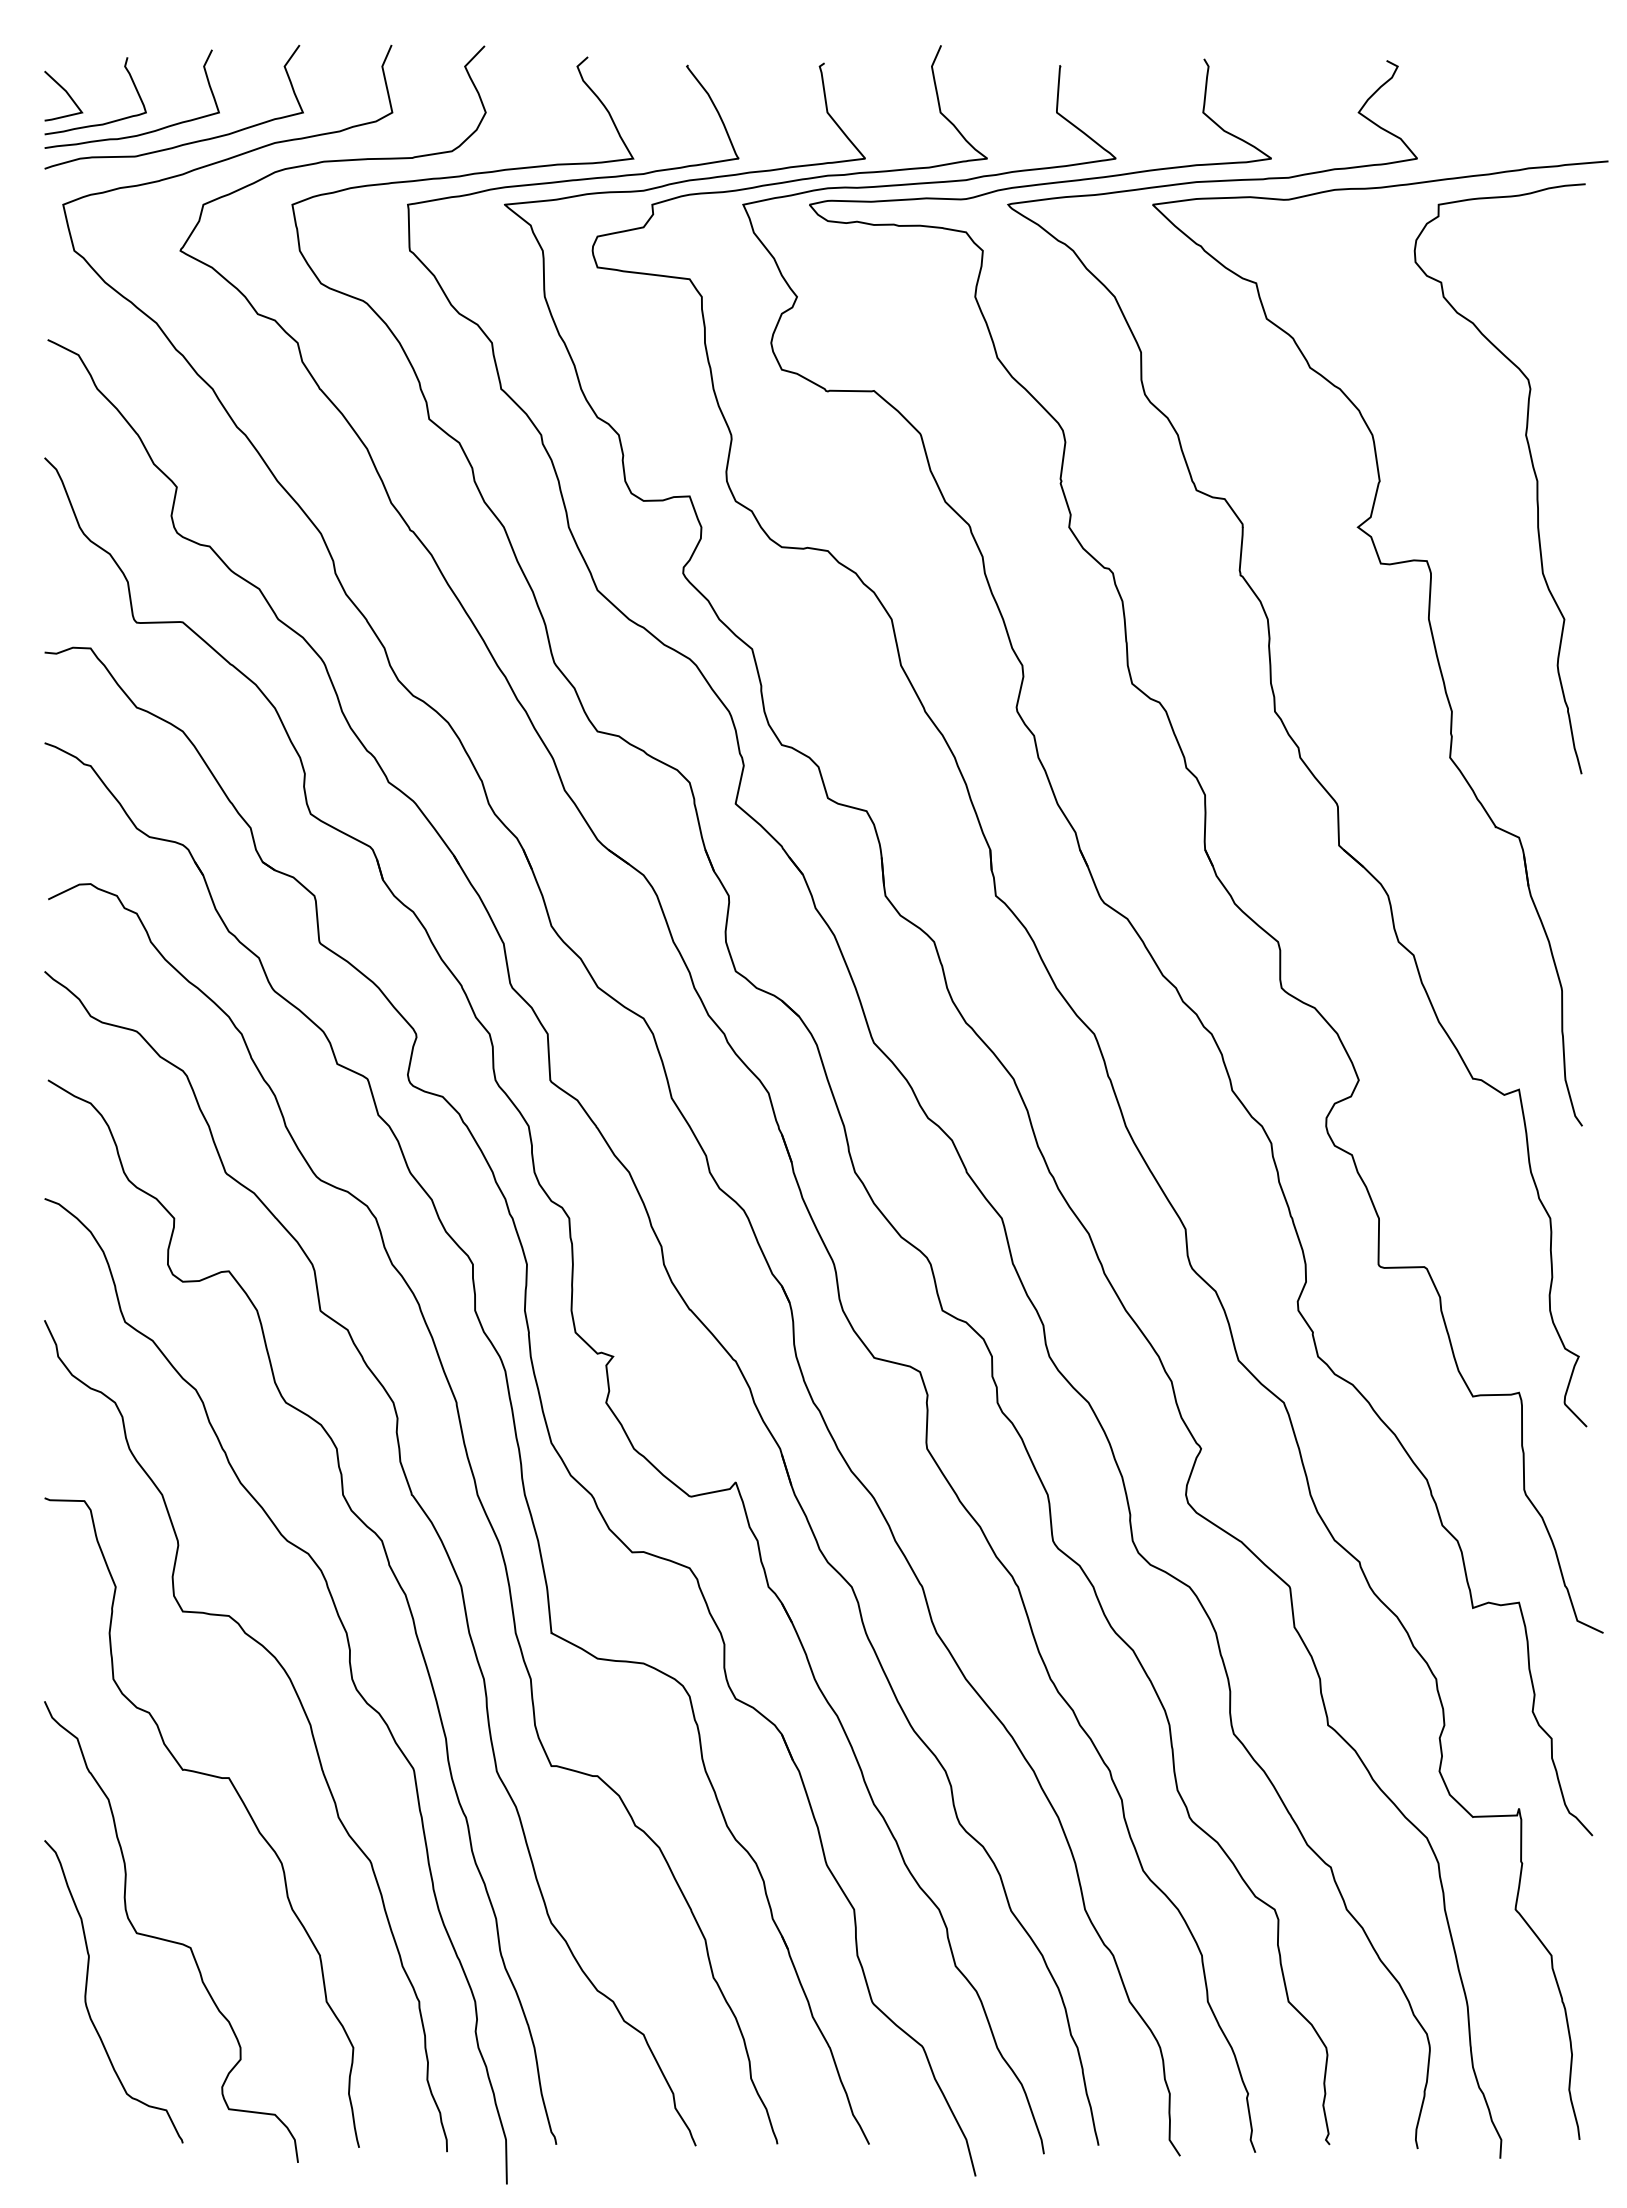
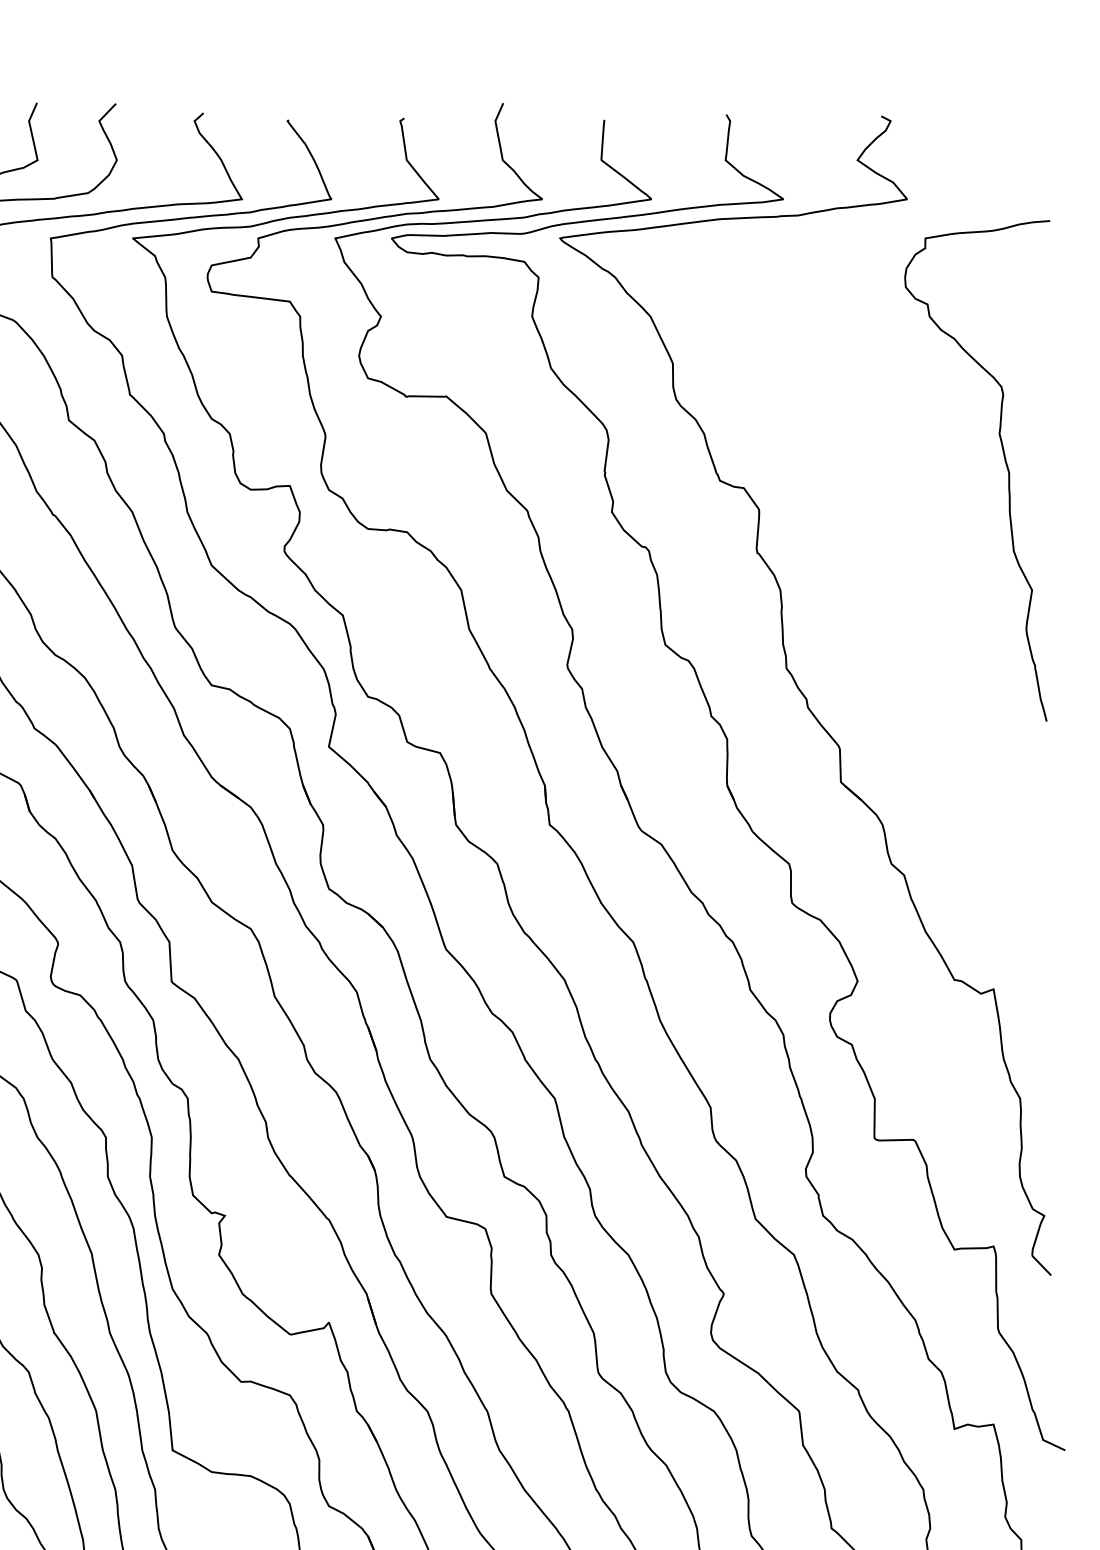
part: (1430, 632) -> (918, 601), removed

